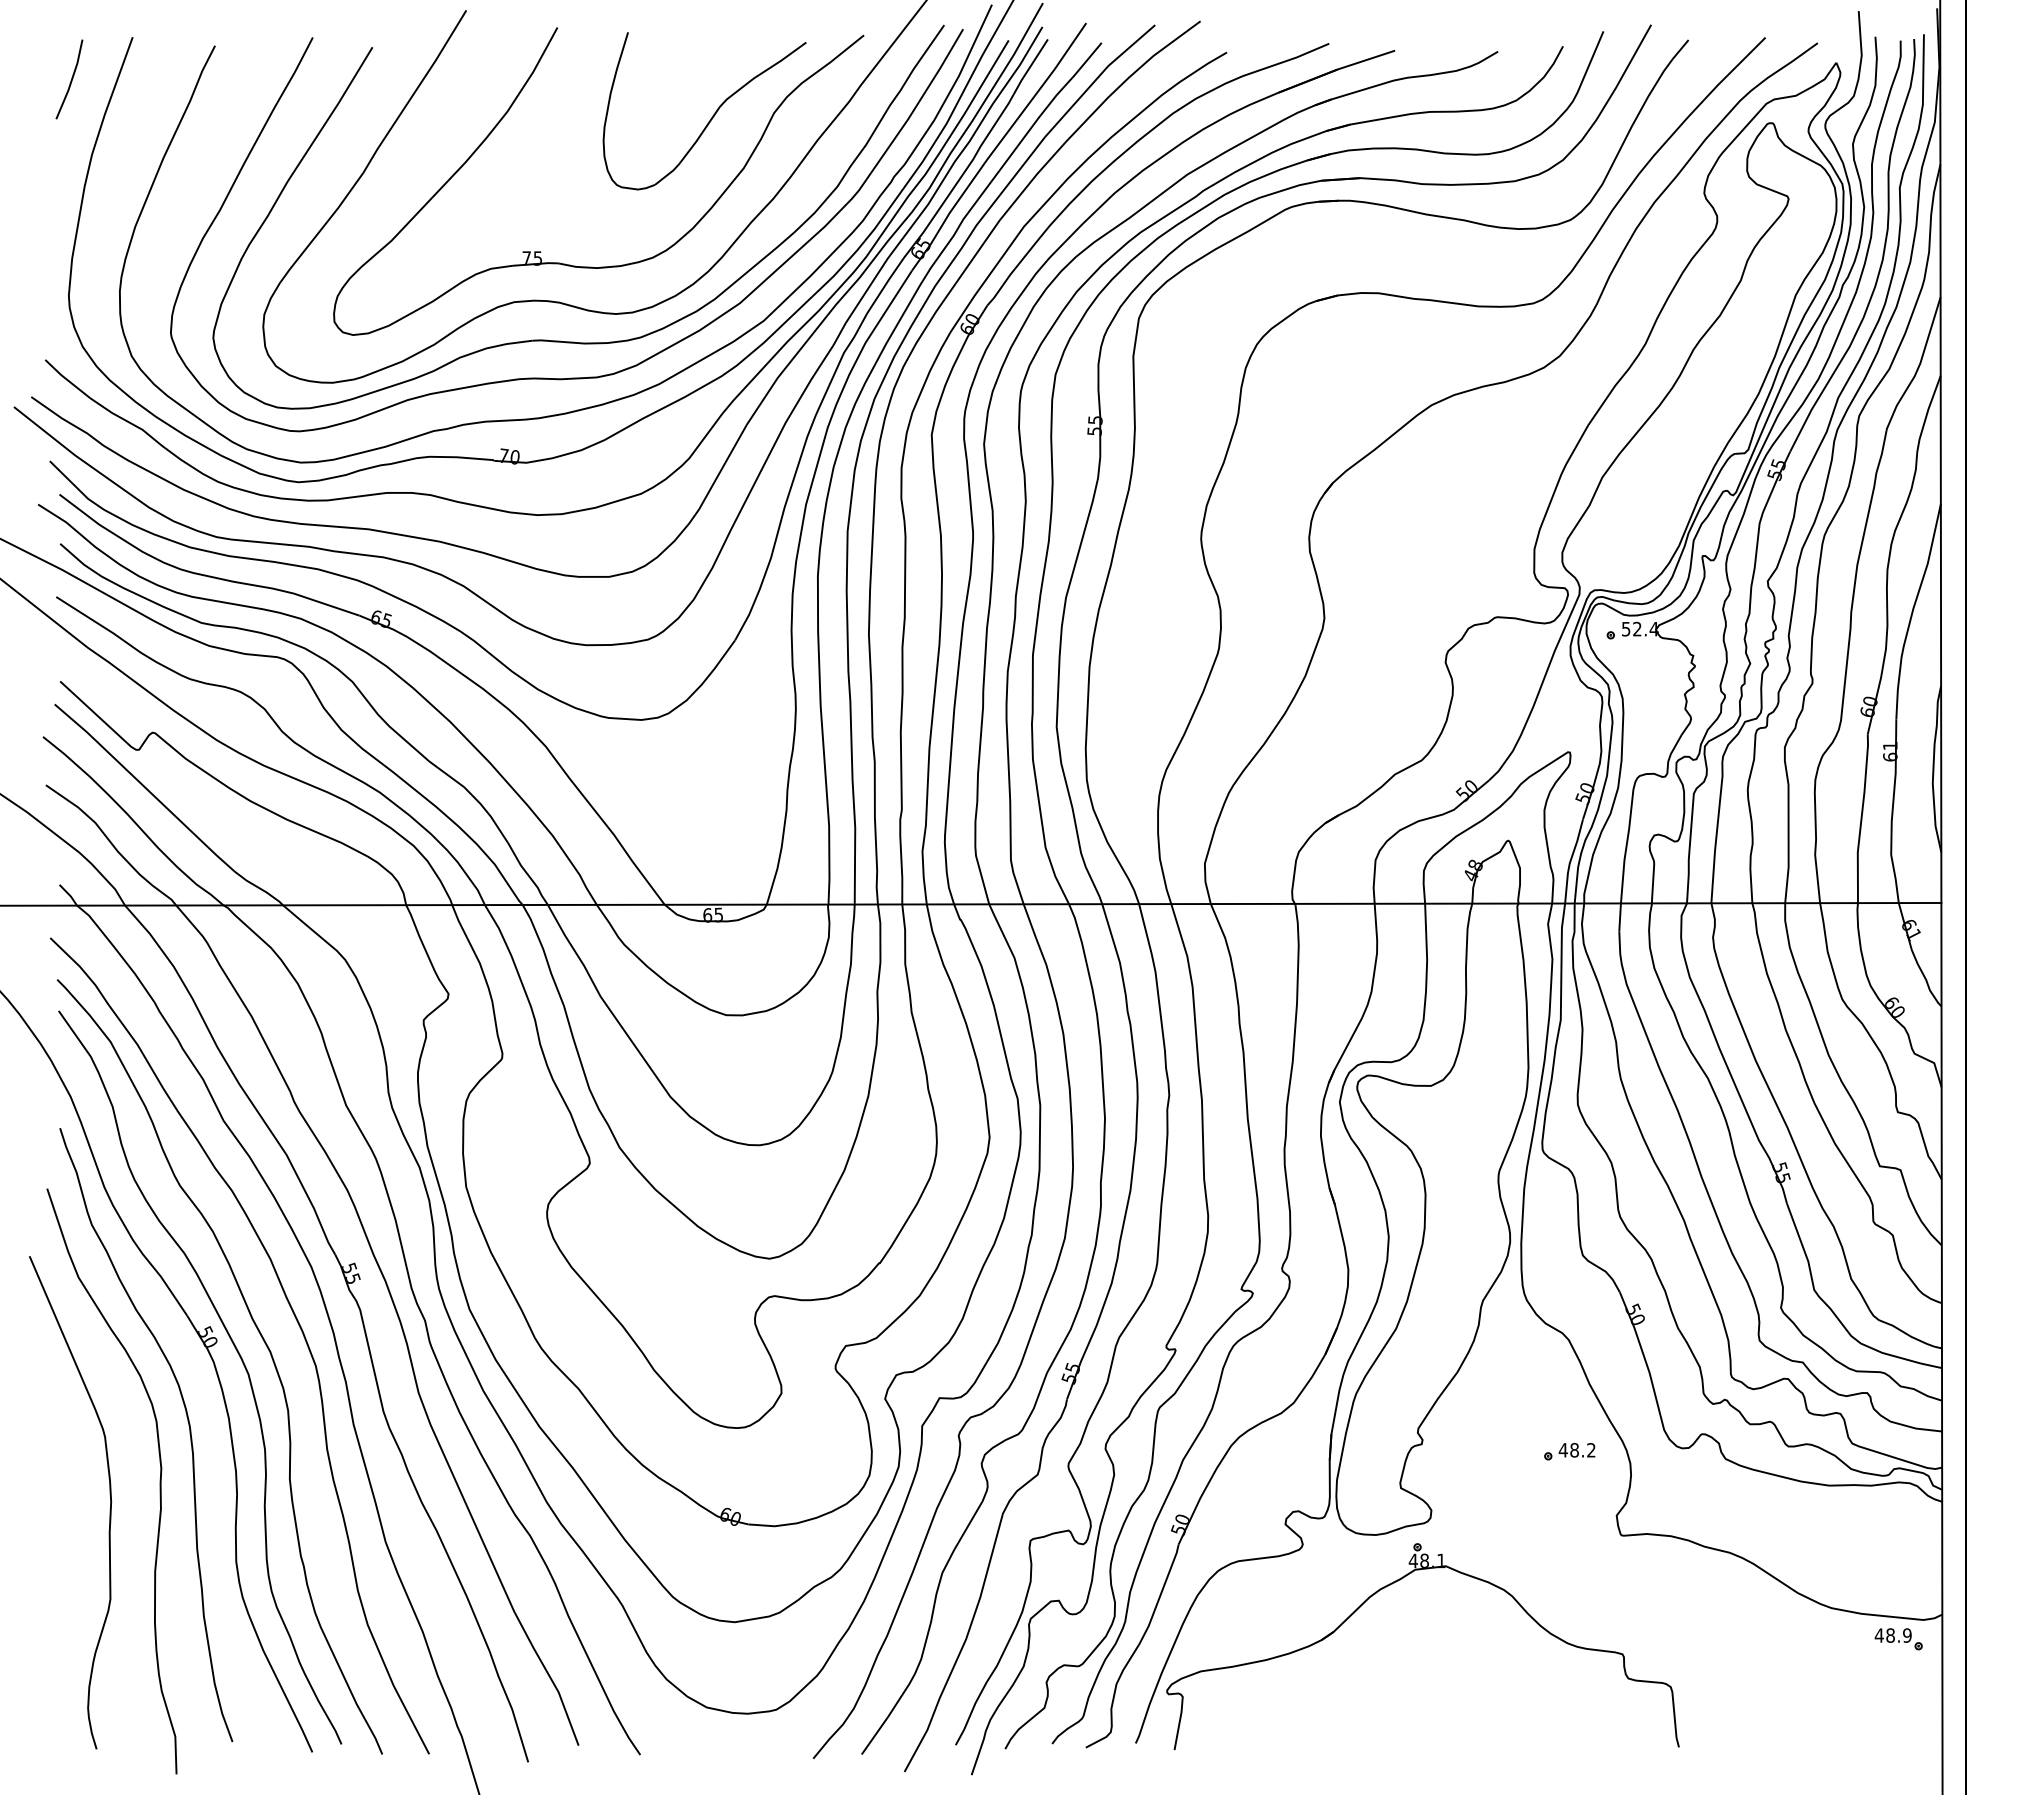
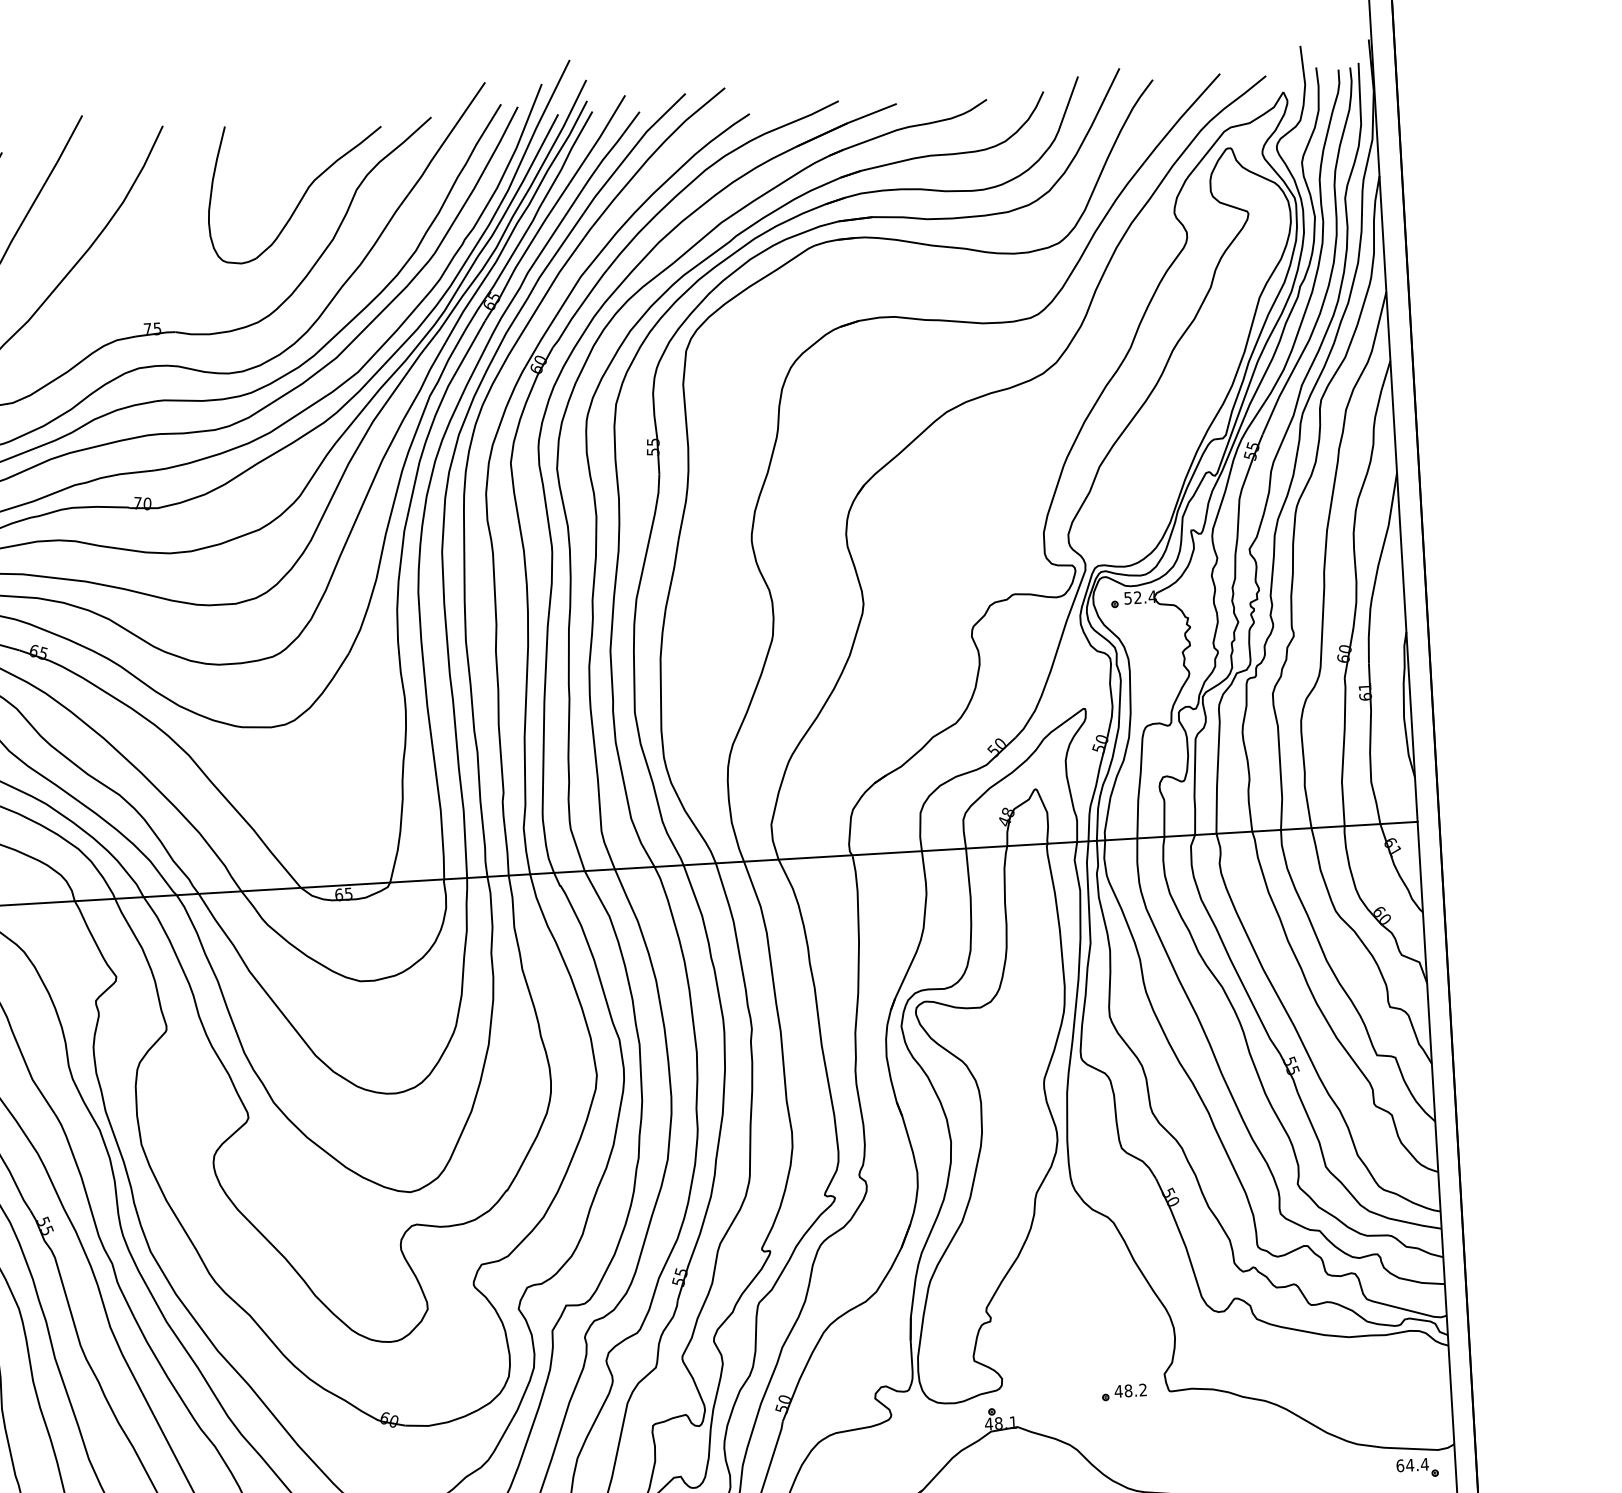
part: (1569, 1451) -> (1124, 1392), moved
text: (1892, 1635) -> (1411, 1465), 48.9 -> 64.4

